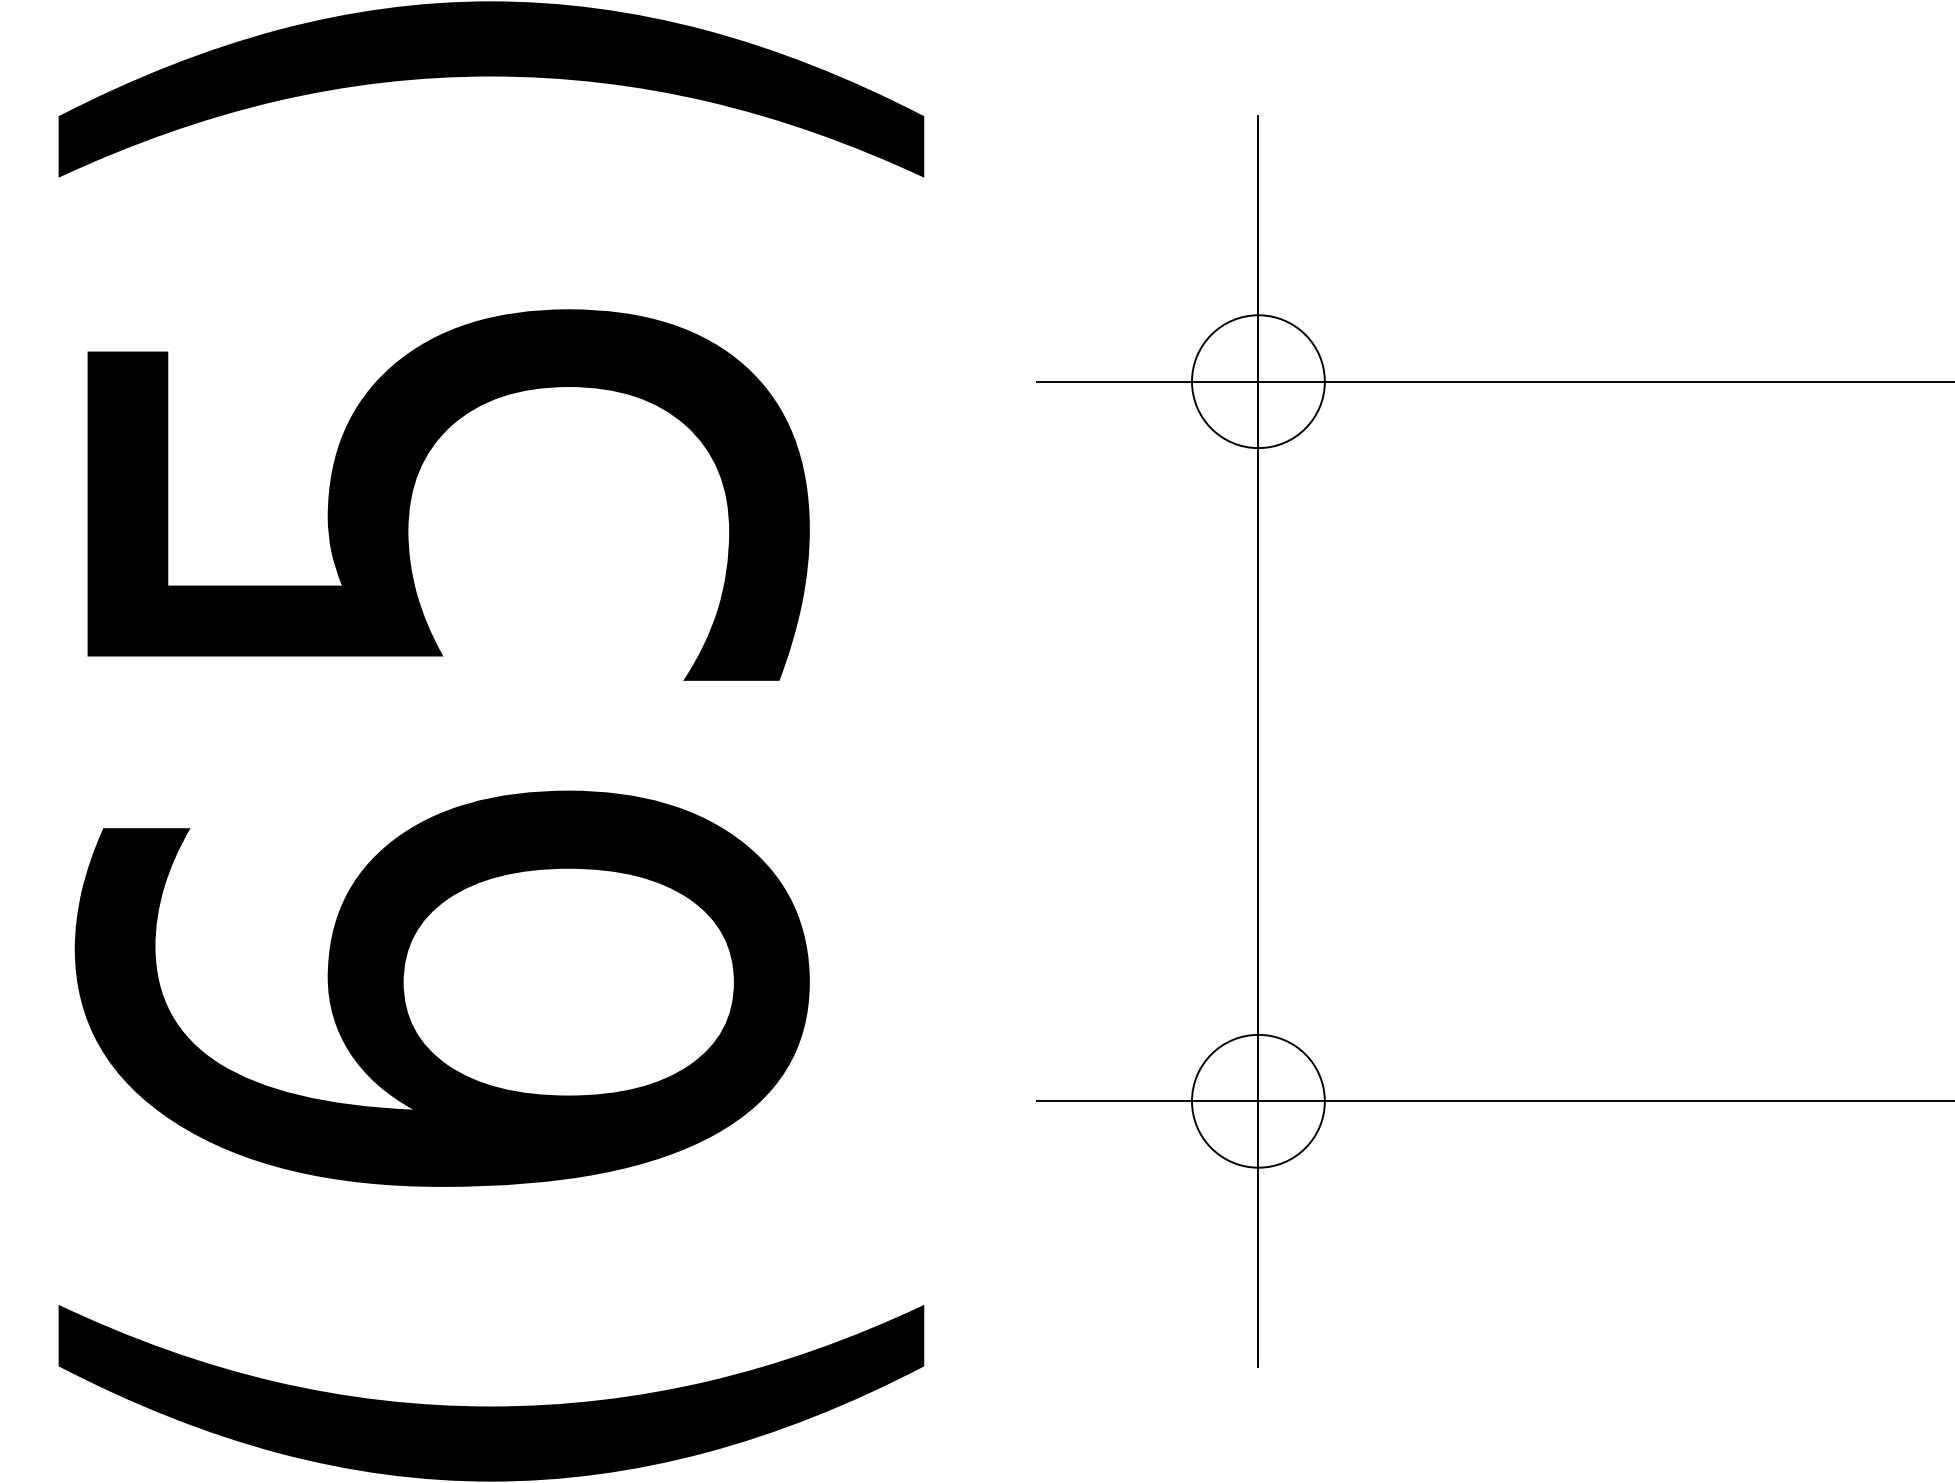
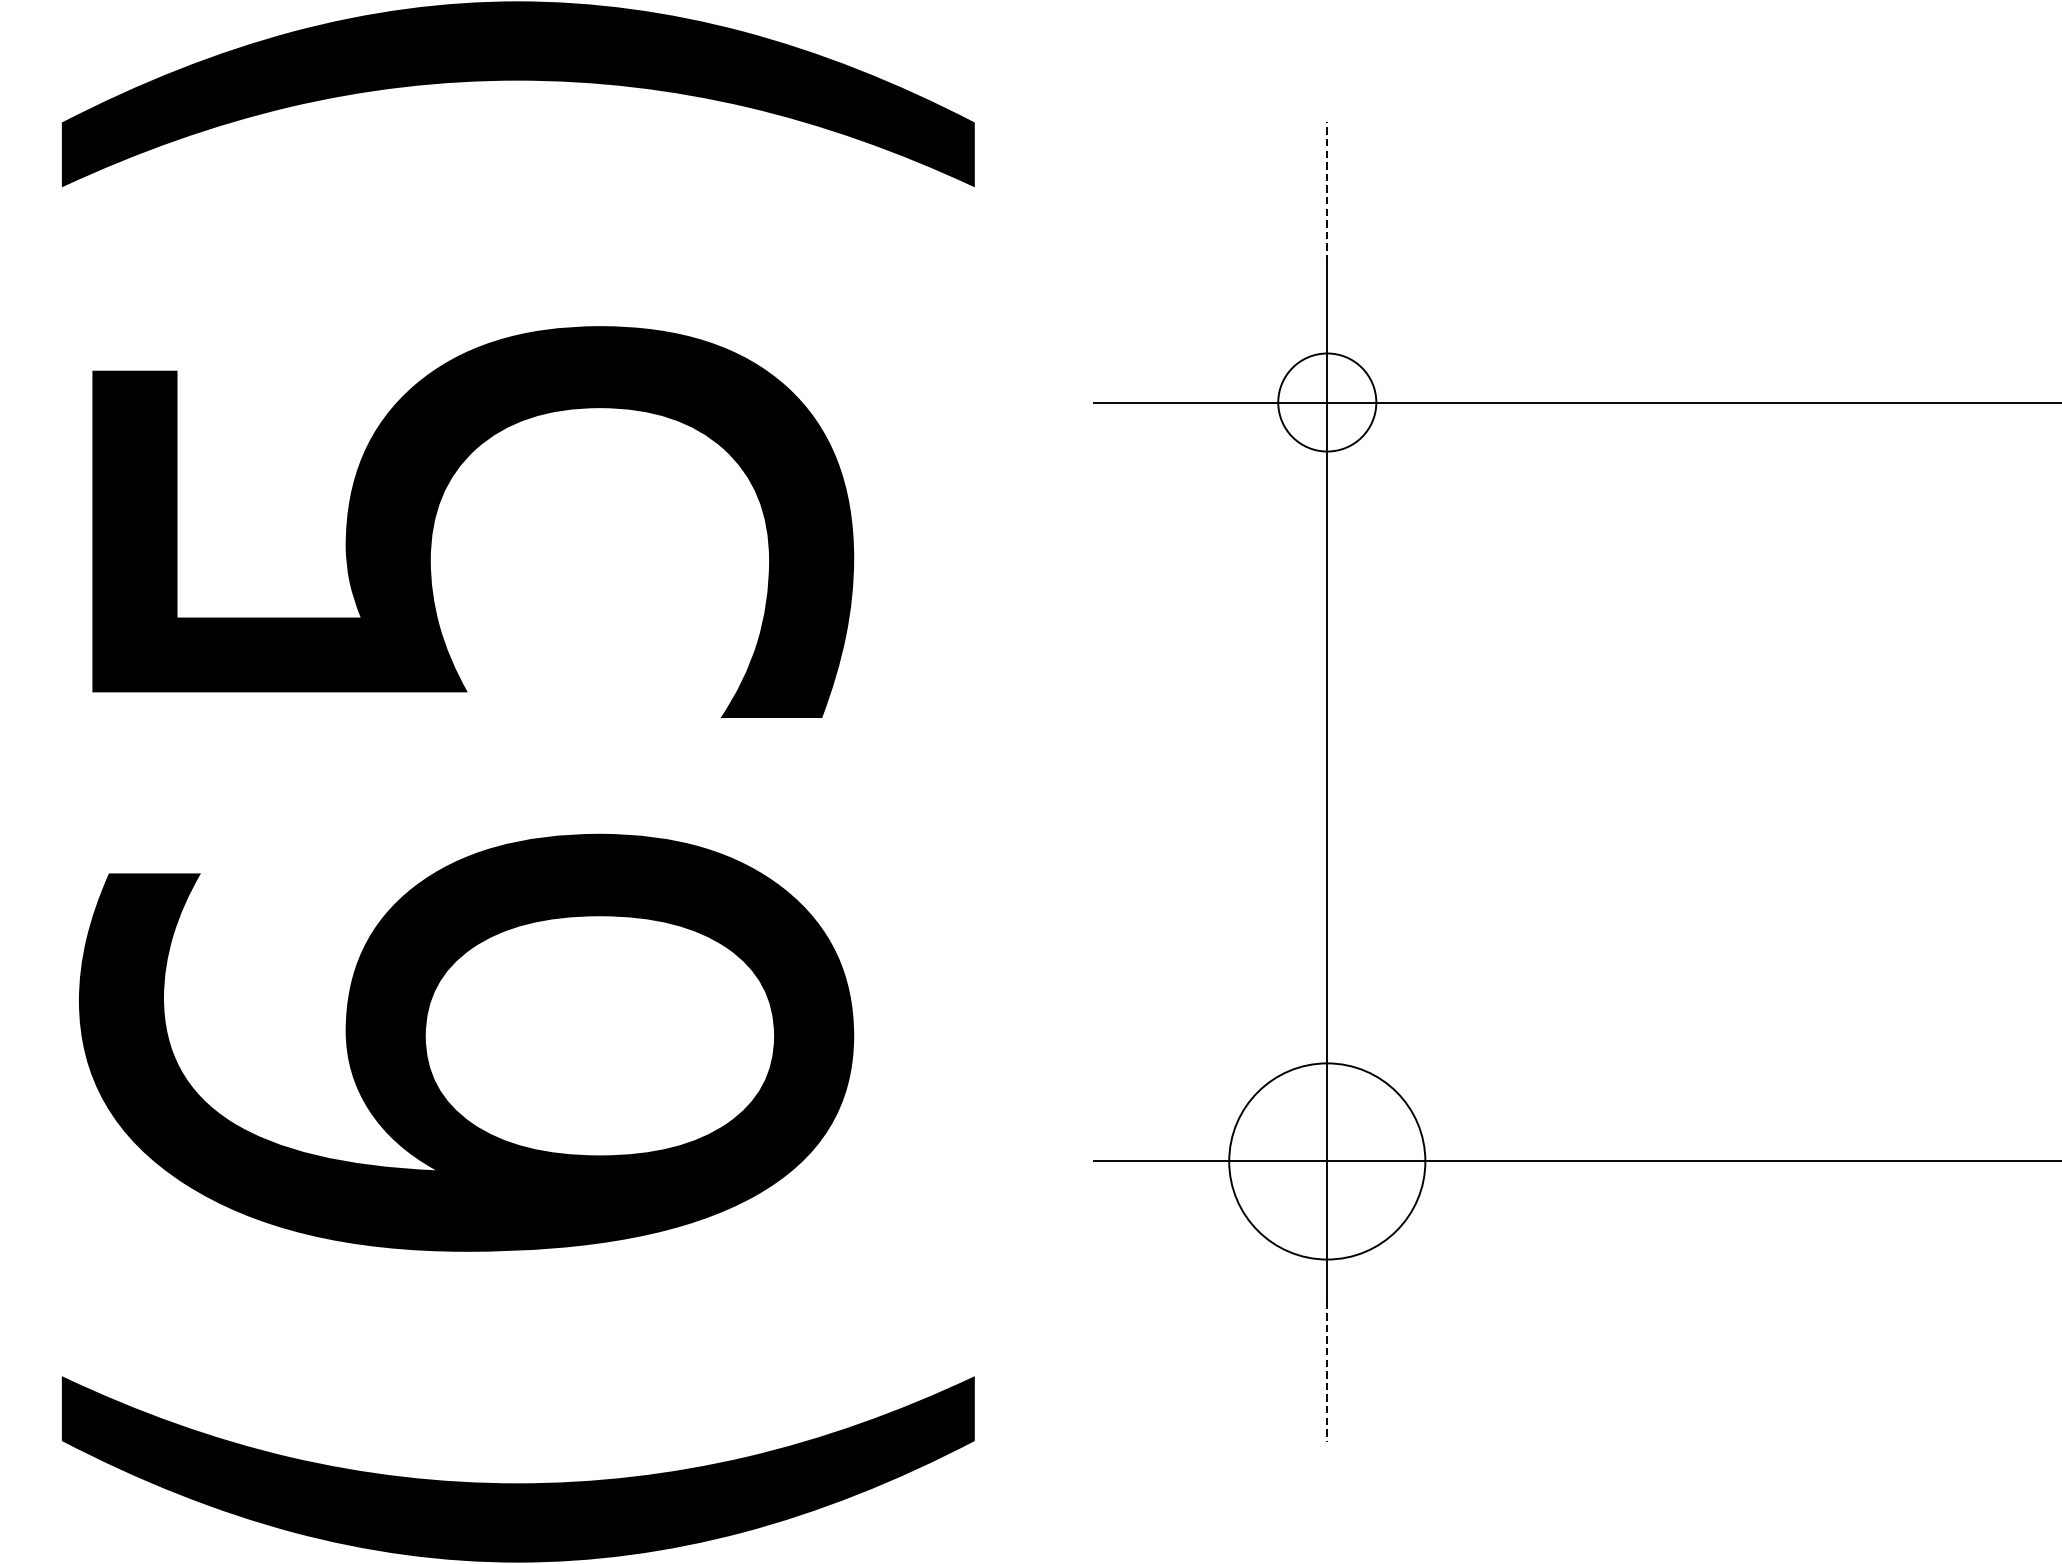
line: (1258, 181) -> (1327, 191), solid -> dashed
circle: (1258, 381) -> (1327, 402), size x0.7
circle: (1258, 1100) -> (1327, 1160), size x1.4
line: (1258, 1301) -> (1327, 1372), solid -> dashed

